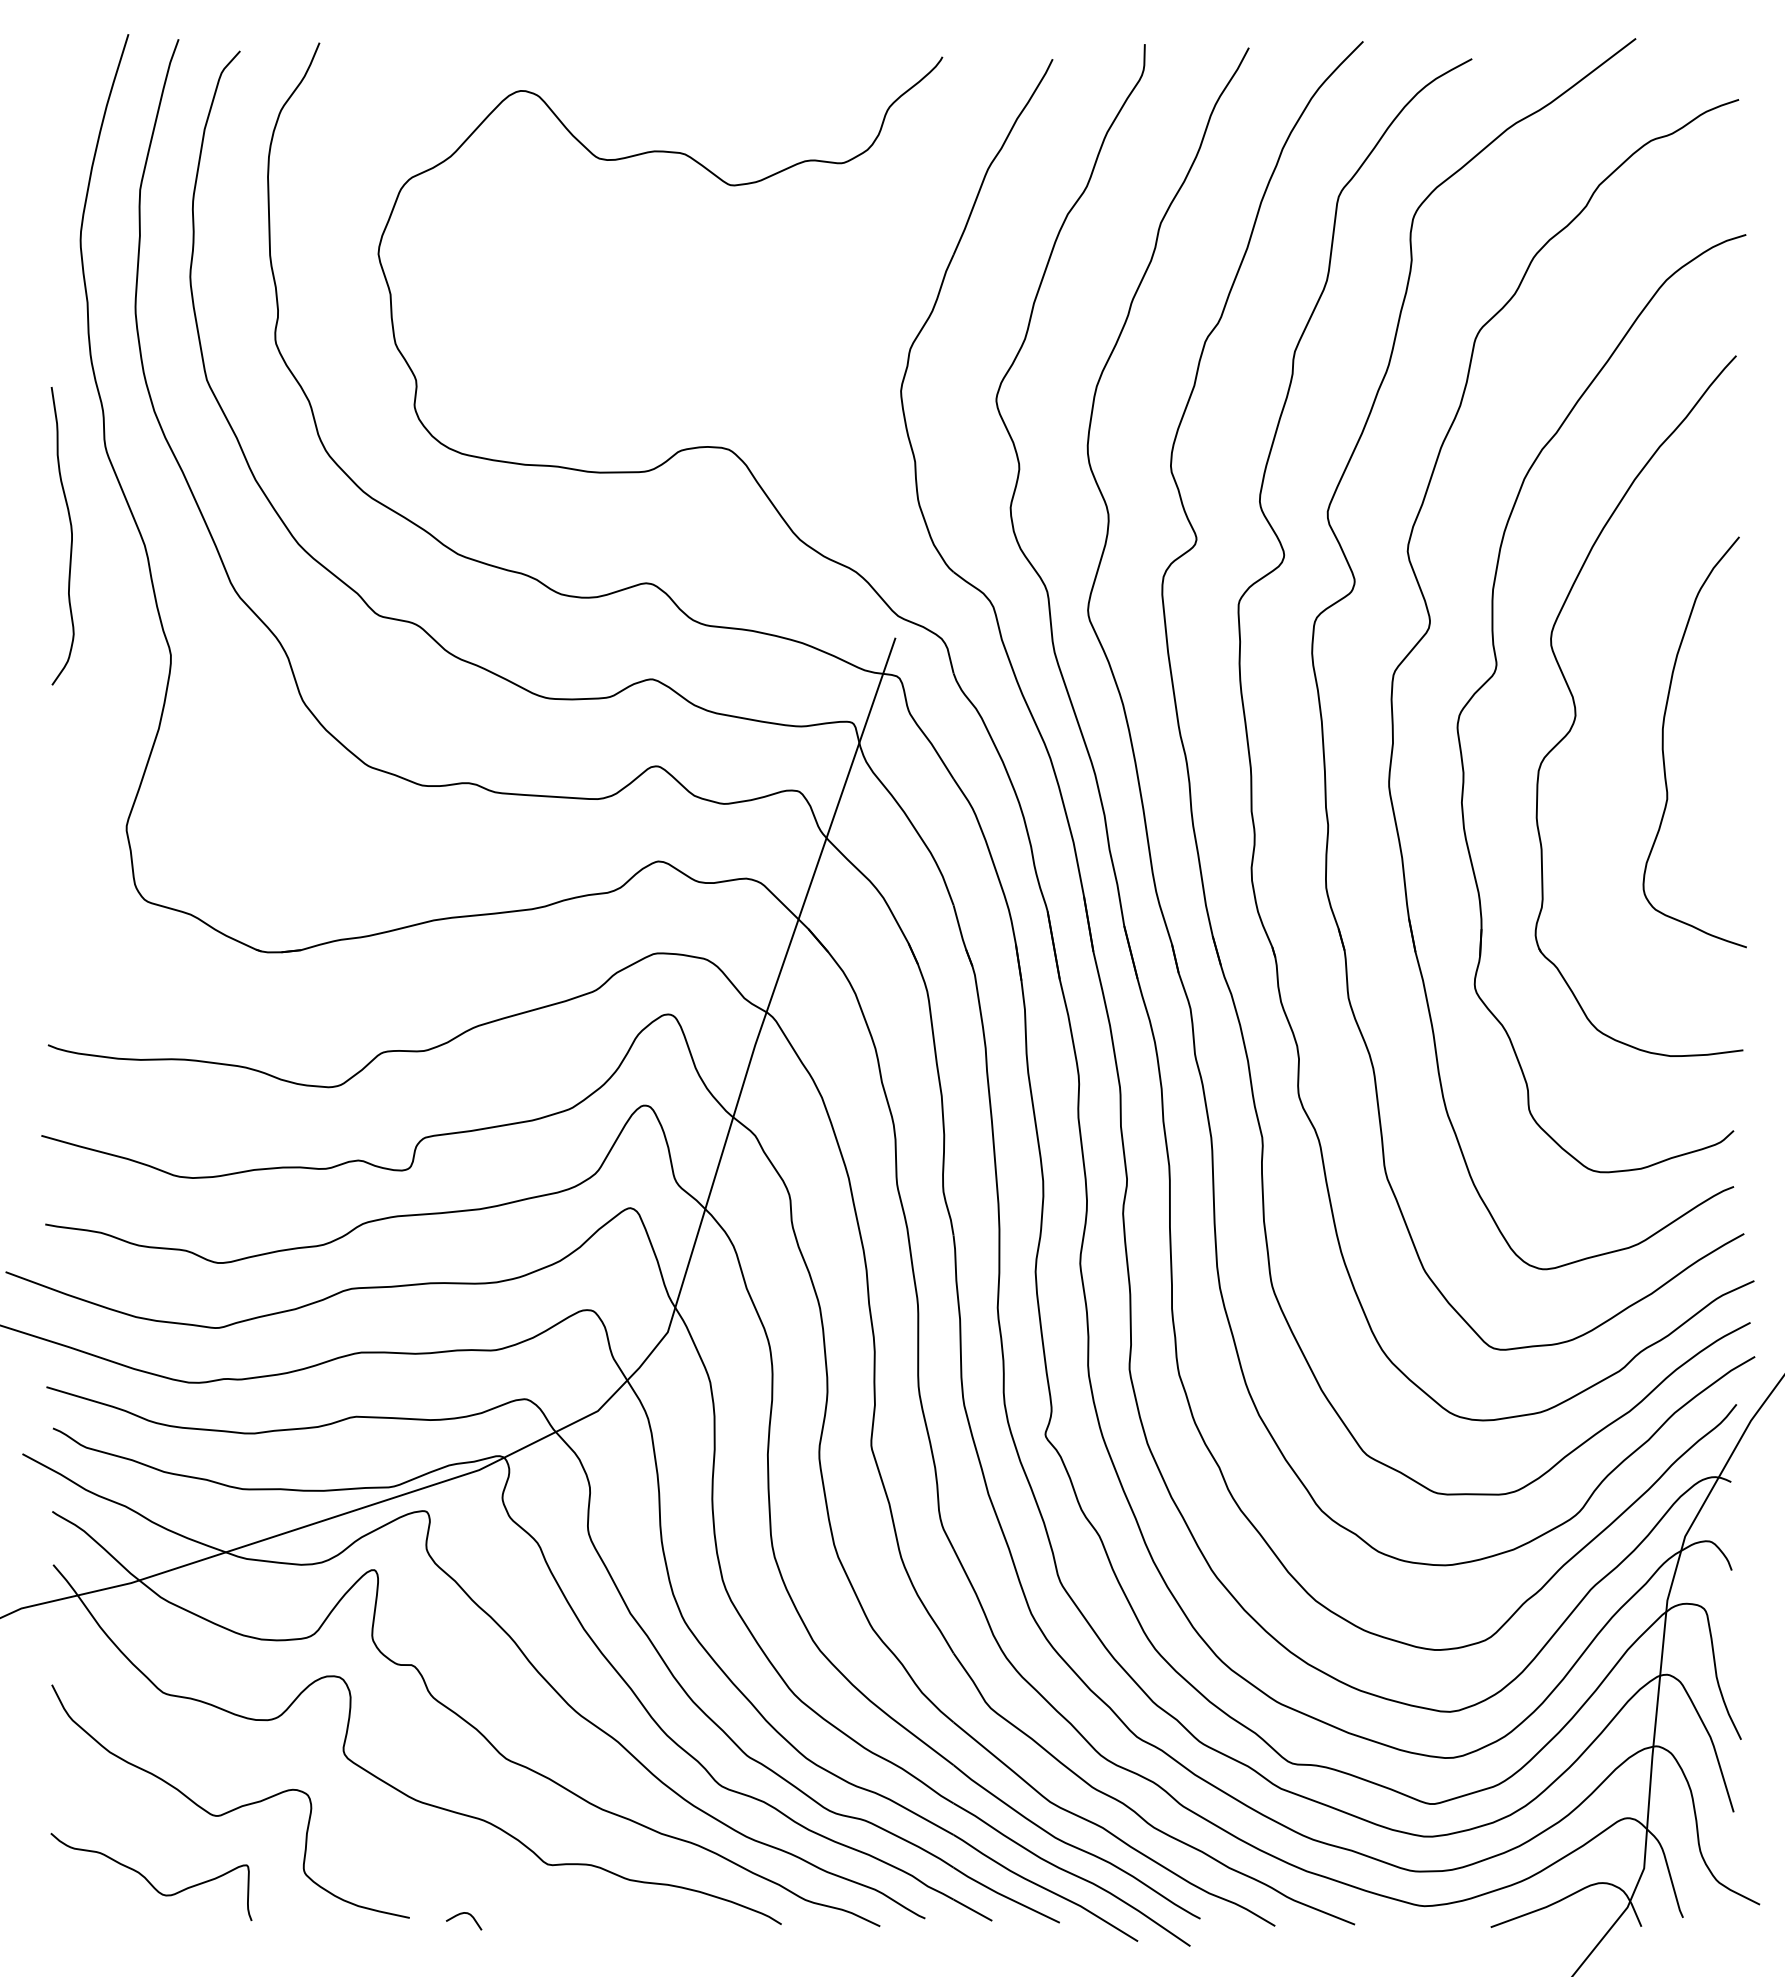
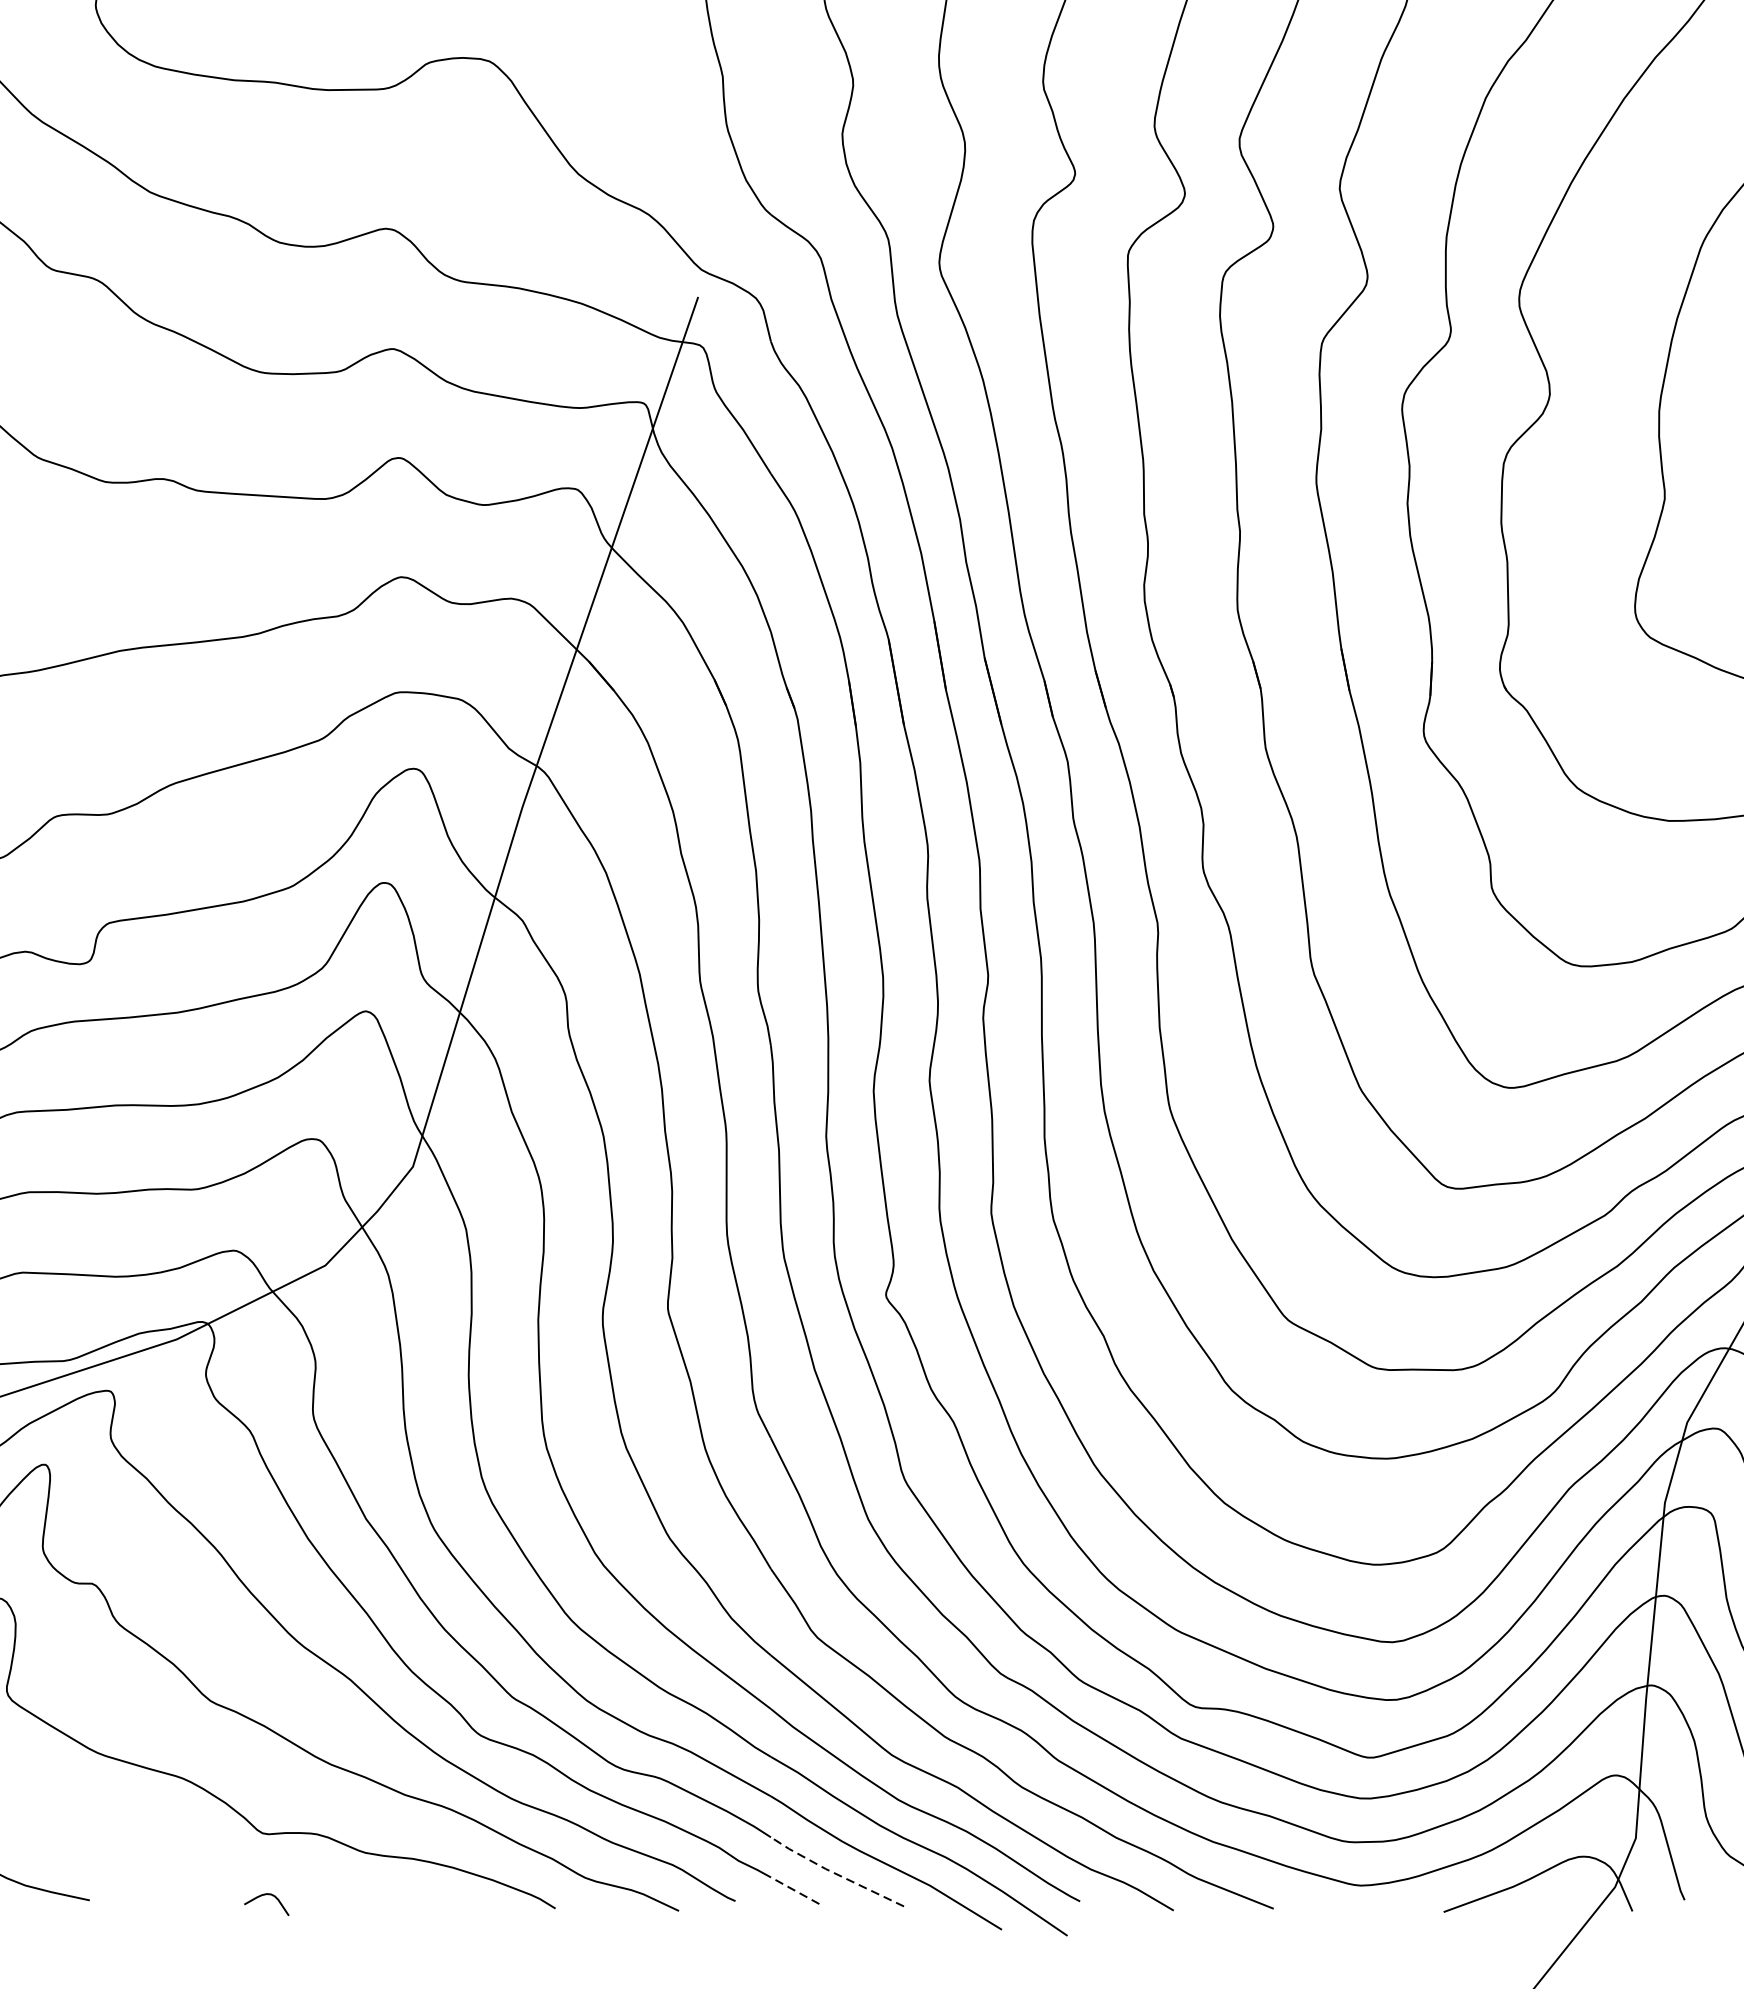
line: (1004, 1896) -> (834, 1873), solid -> dashed
line: (972, 1910) -> (794, 1891), solid -> dashed
curve: (462, 1914) -> (264, 1896), moved

